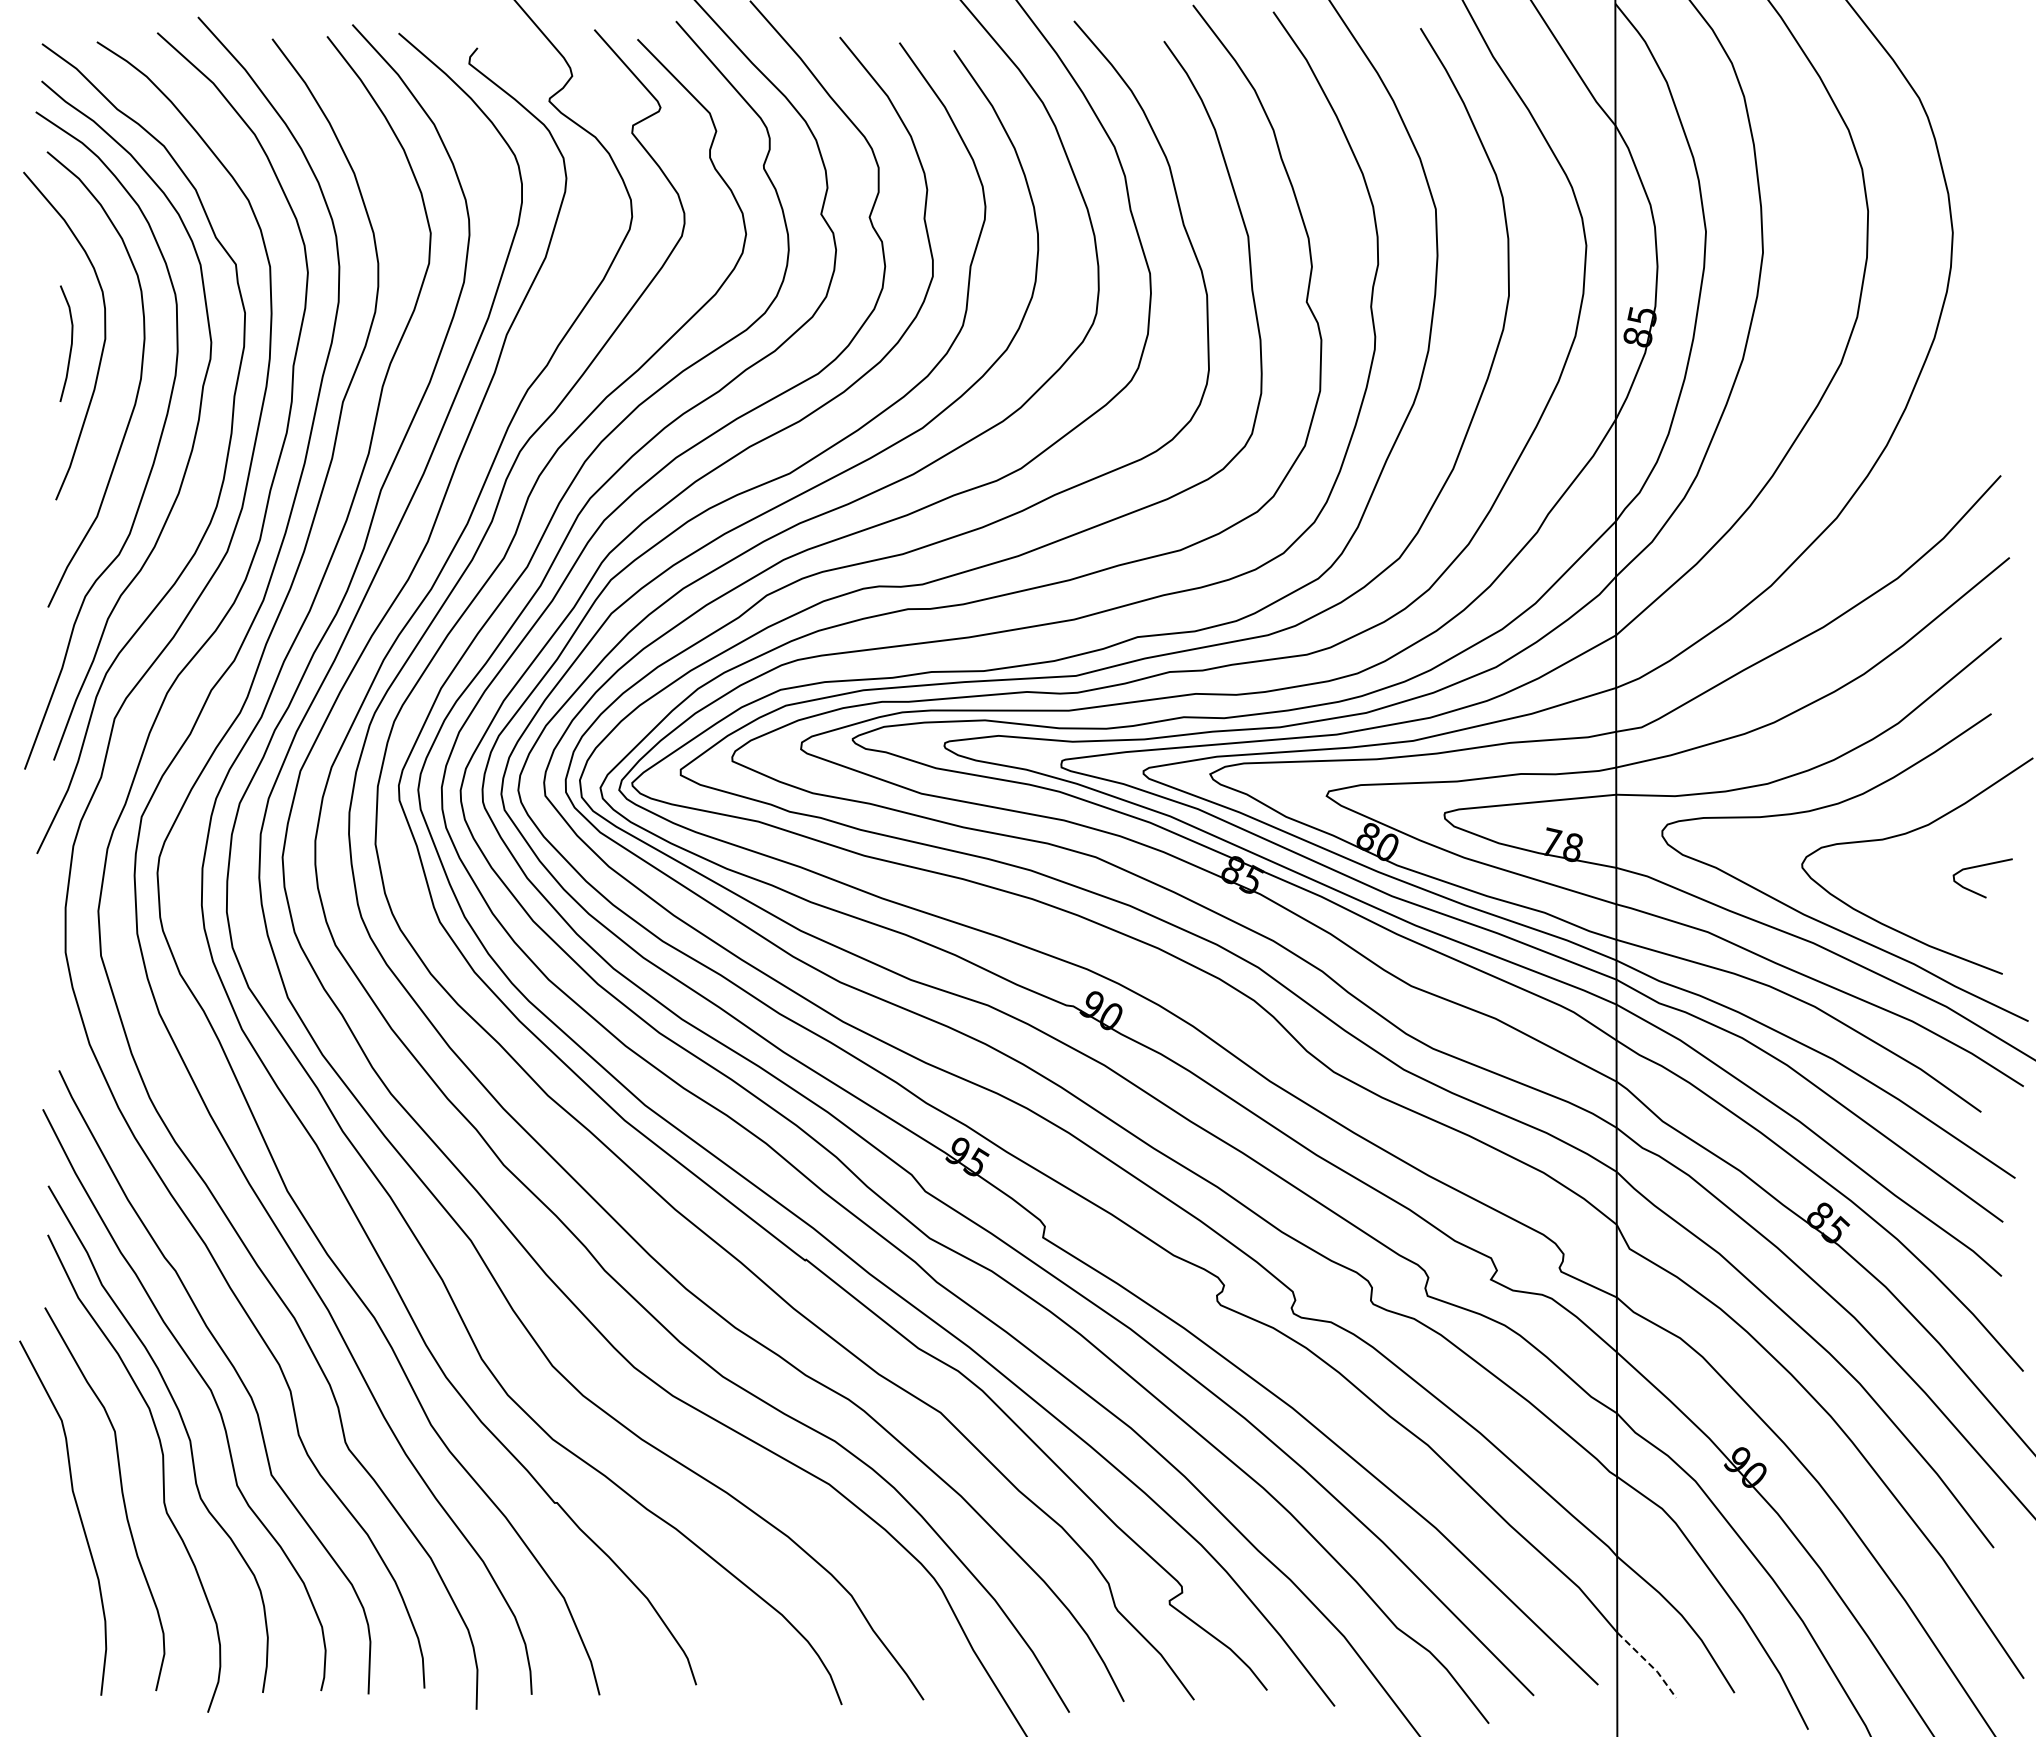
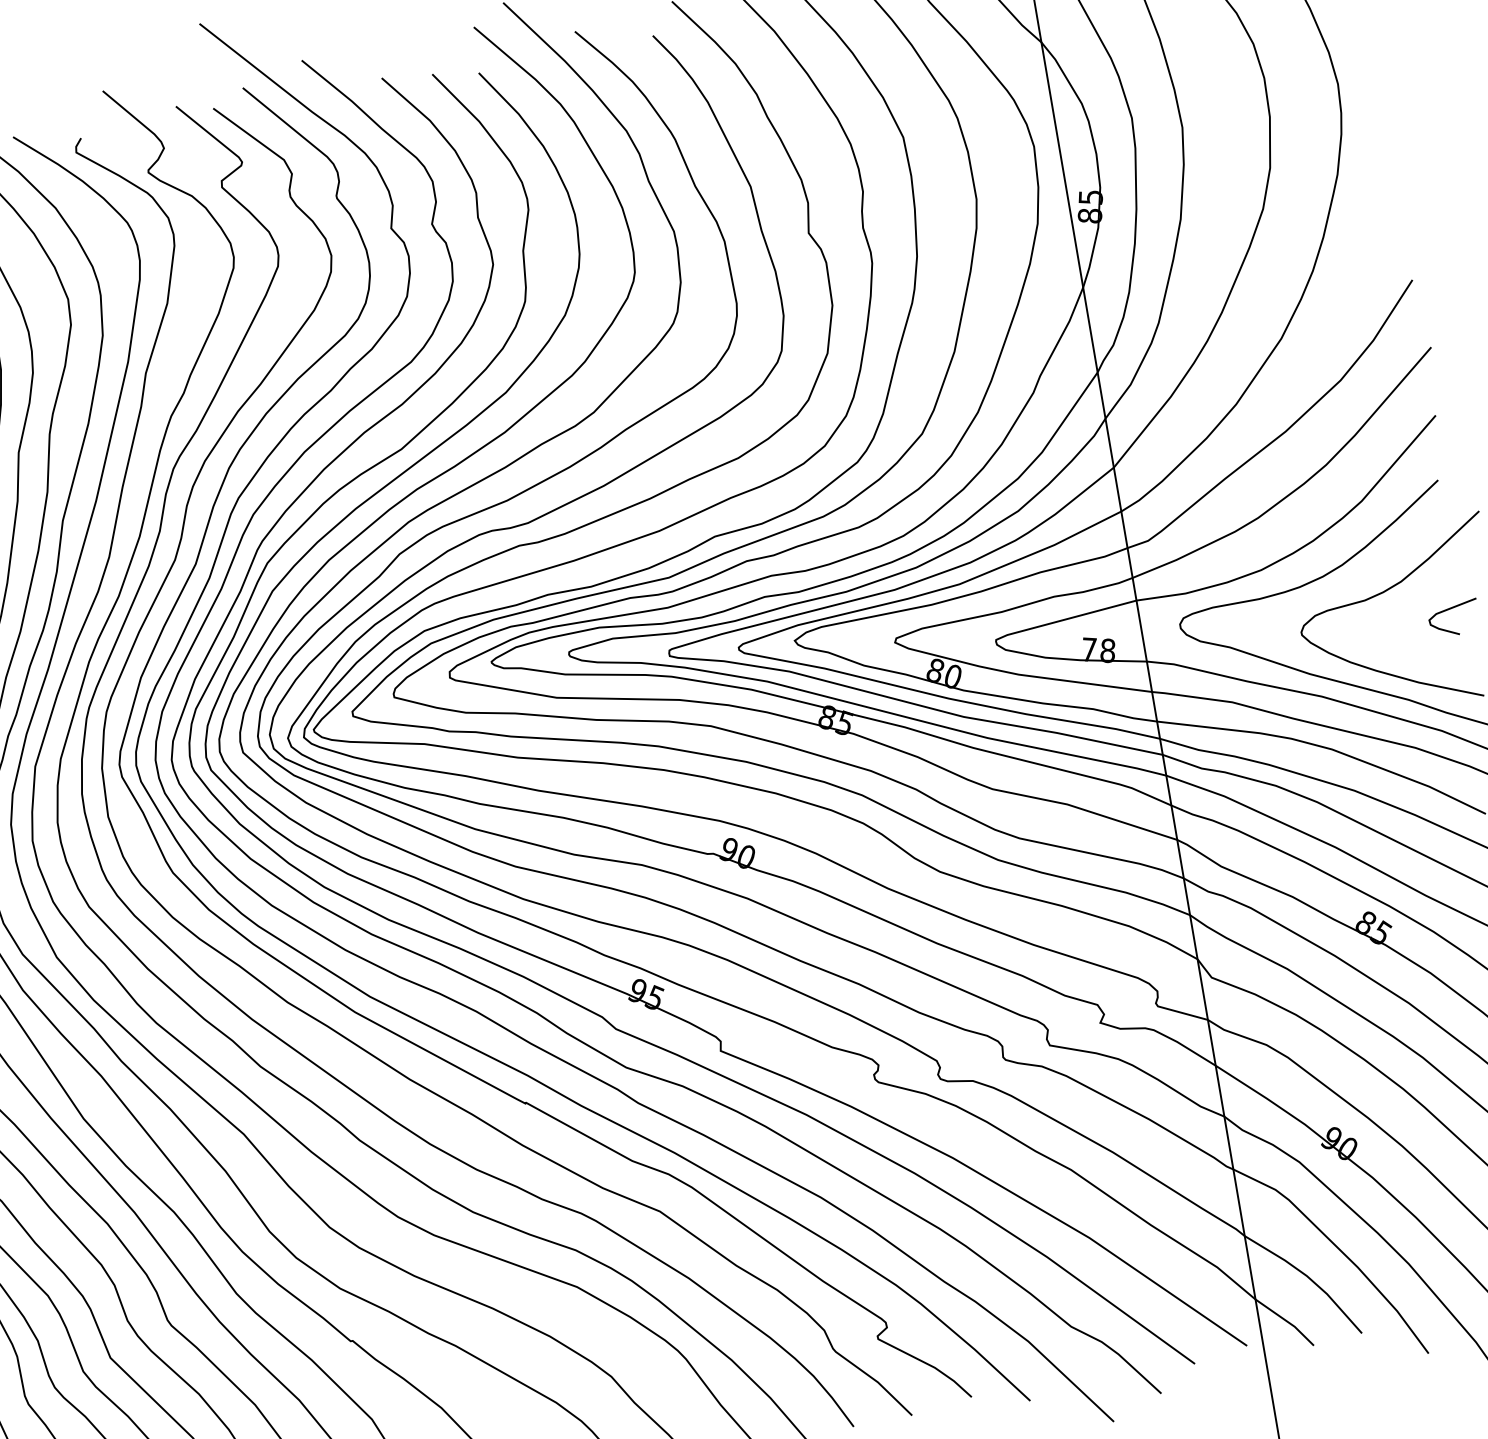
line: (1649, 1663) -> (1286, 1320), dashed -> solid

